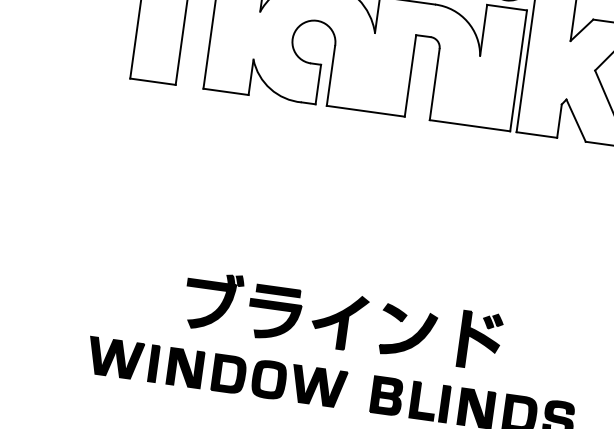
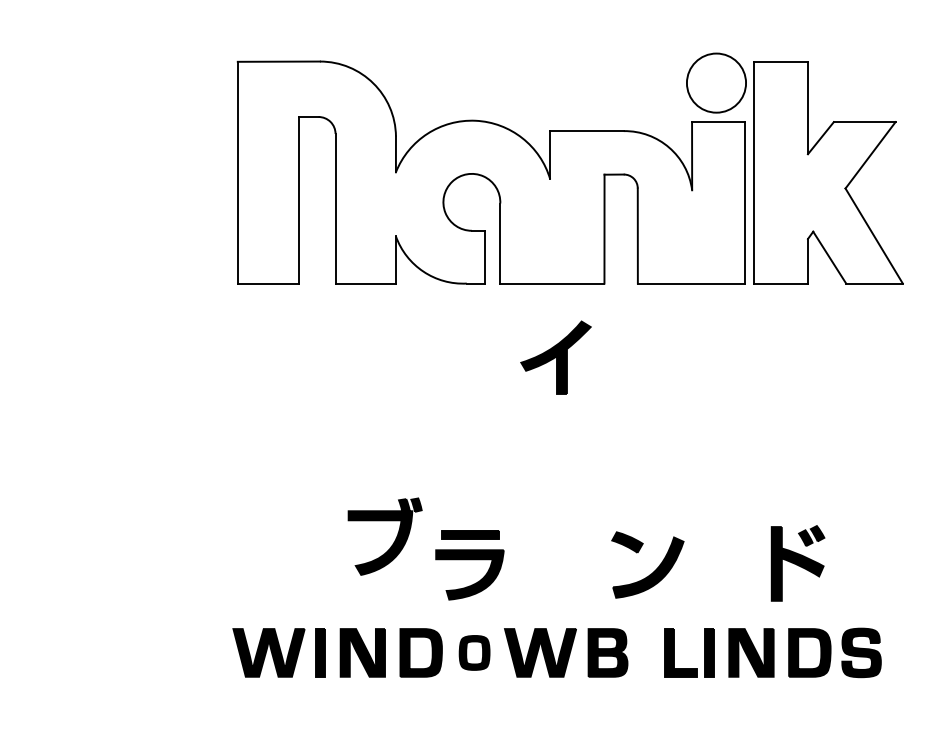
part: (218, 307) -> (392, 543), moved
part: (339, 321) -> (555, 357), moved
part: (479, 340) -> (797, 563), moved
part: (269, 379) -> (474, 652), size x0.7
part: (386, 395) -> (607, 652), moved

